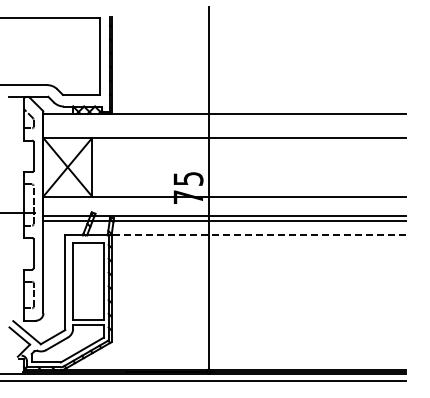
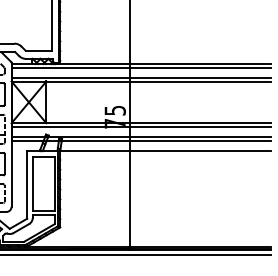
line: (224, 118) -> (141, 67), added
line: (224, 133) -> (141, 78), added
line: (224, 201) -> (141, 126), added
line: (258, 235) -> (165, 151), dashed -> solid

